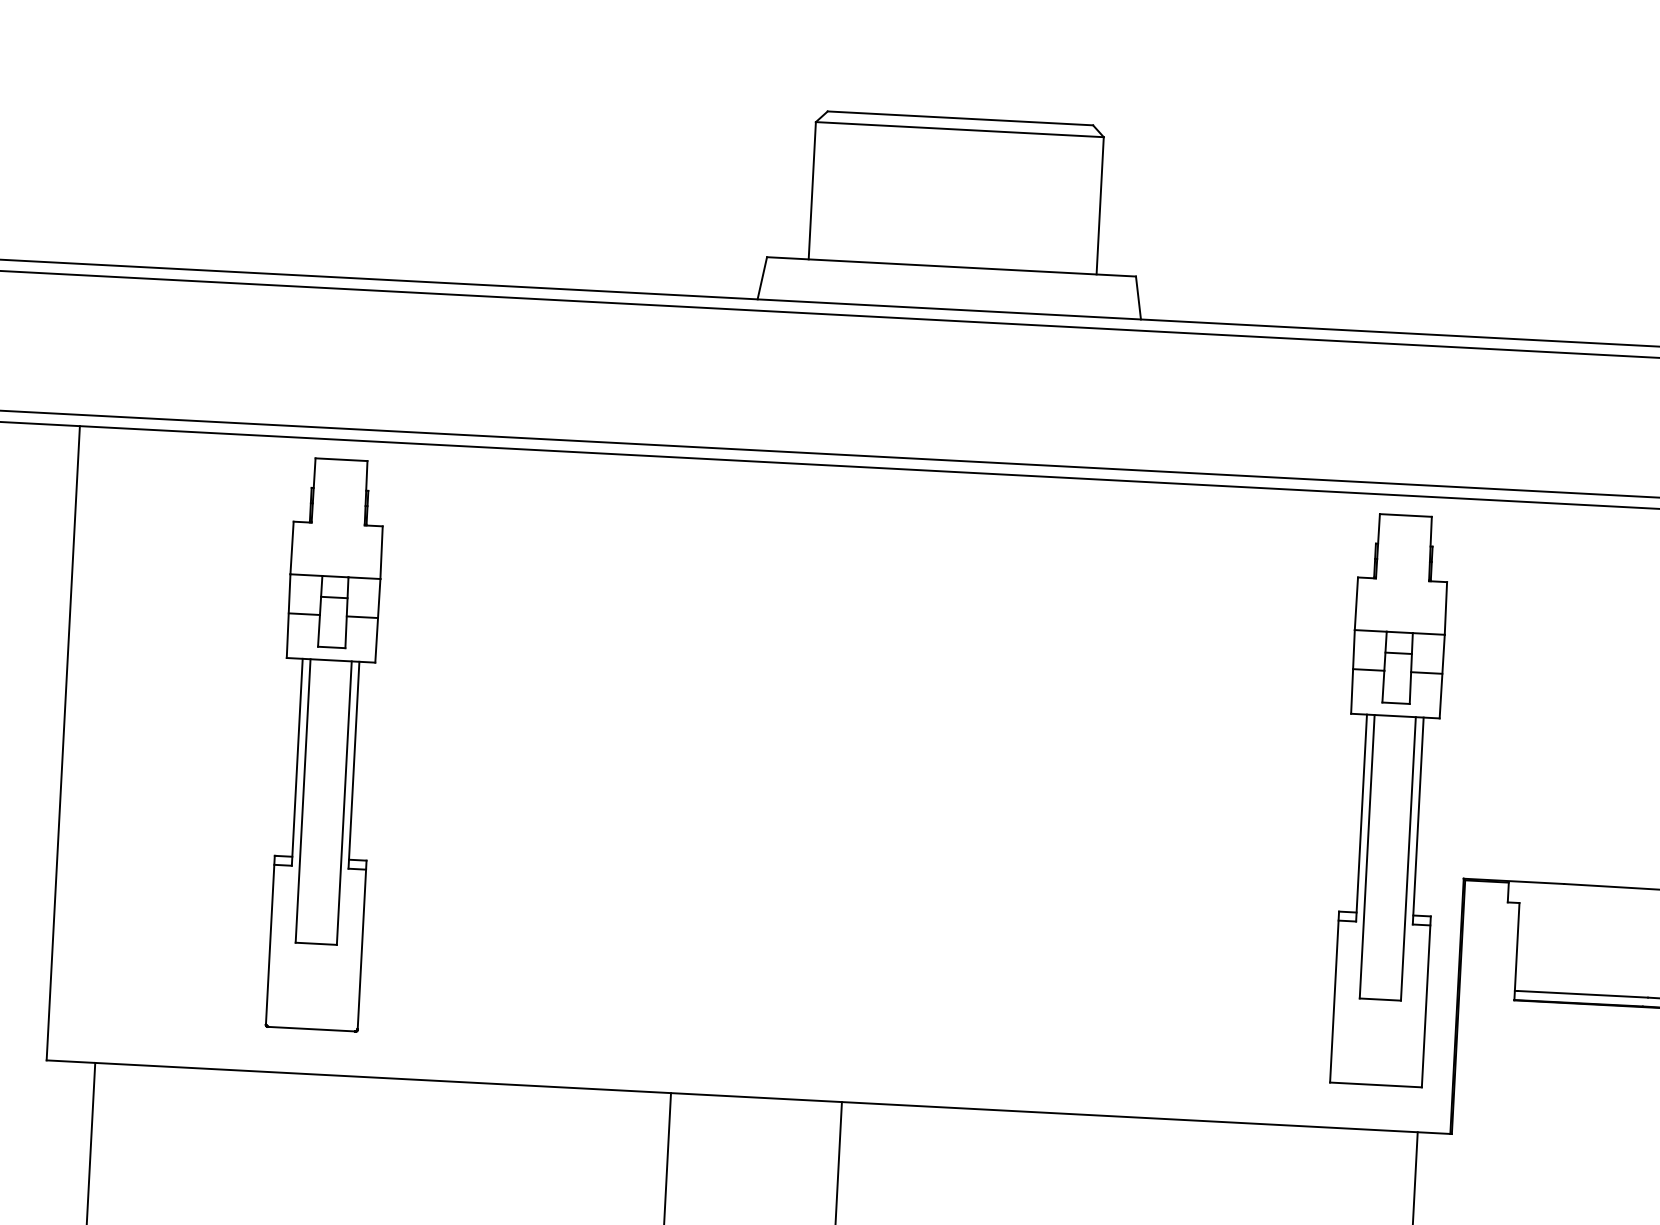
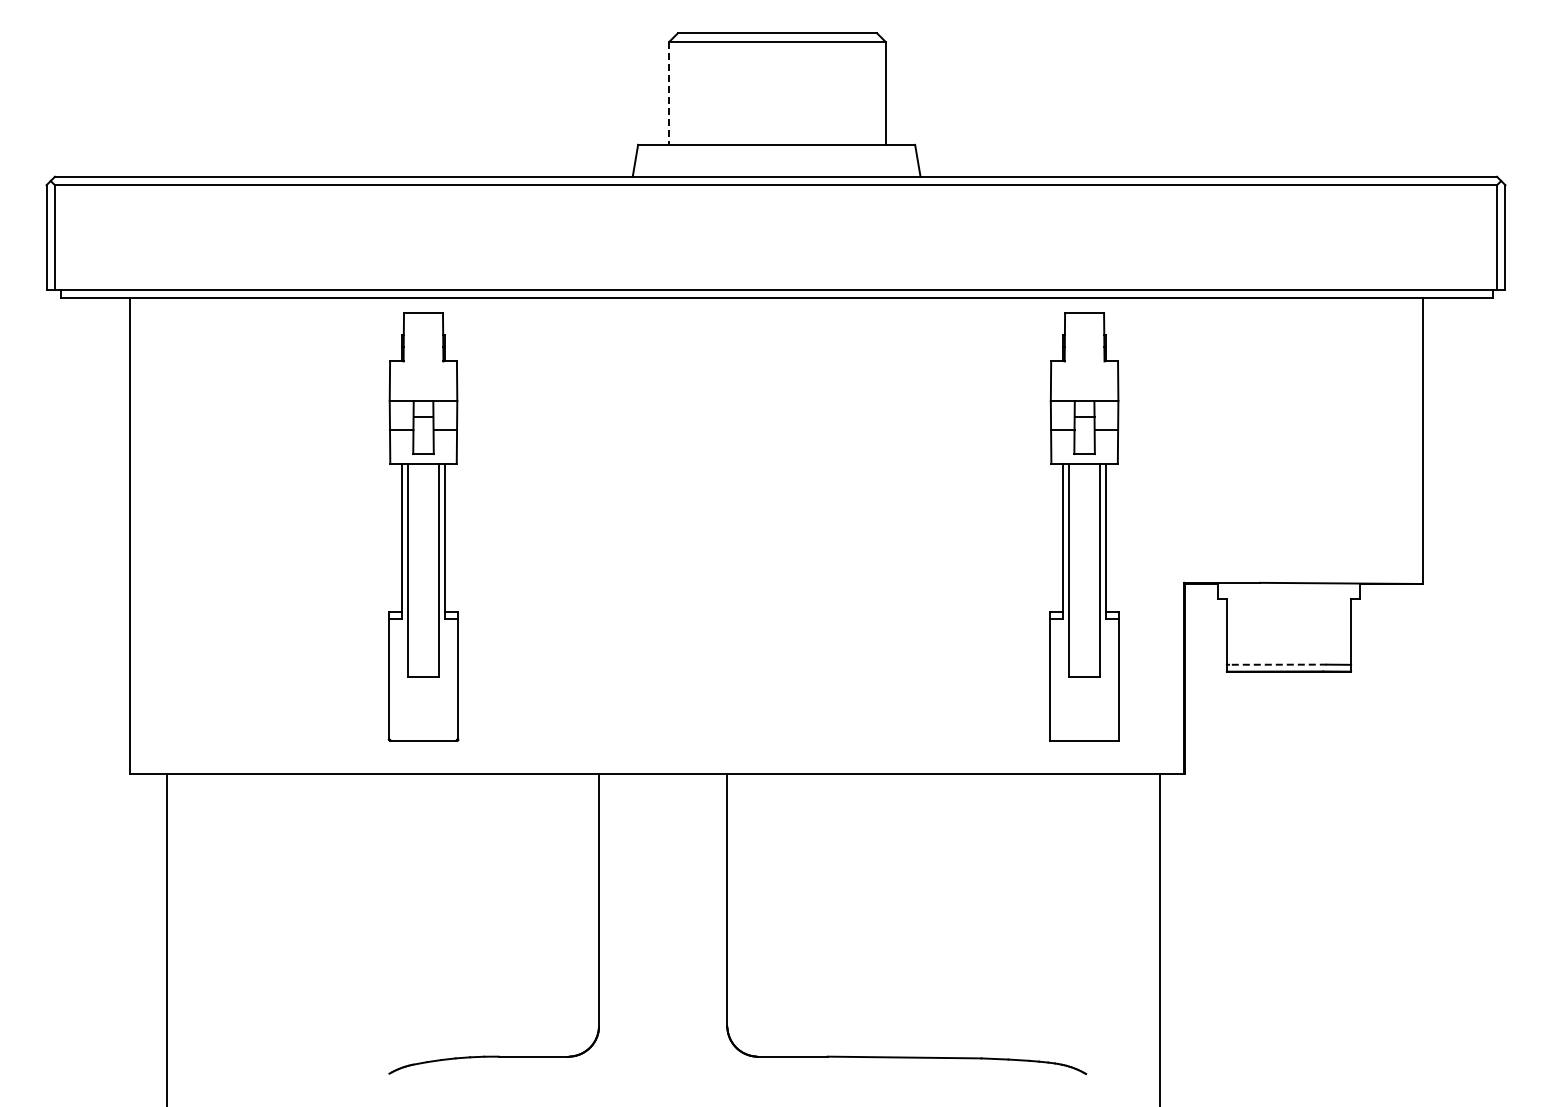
line: (812, 191) -> (669, 93), solid -> dashed
part: (326, 743) -> (423, 526), moved
part: (1390, 799) -> (1084, 526), moved
line: (1582, 993) -> (1277, 664), solid -> dashed

